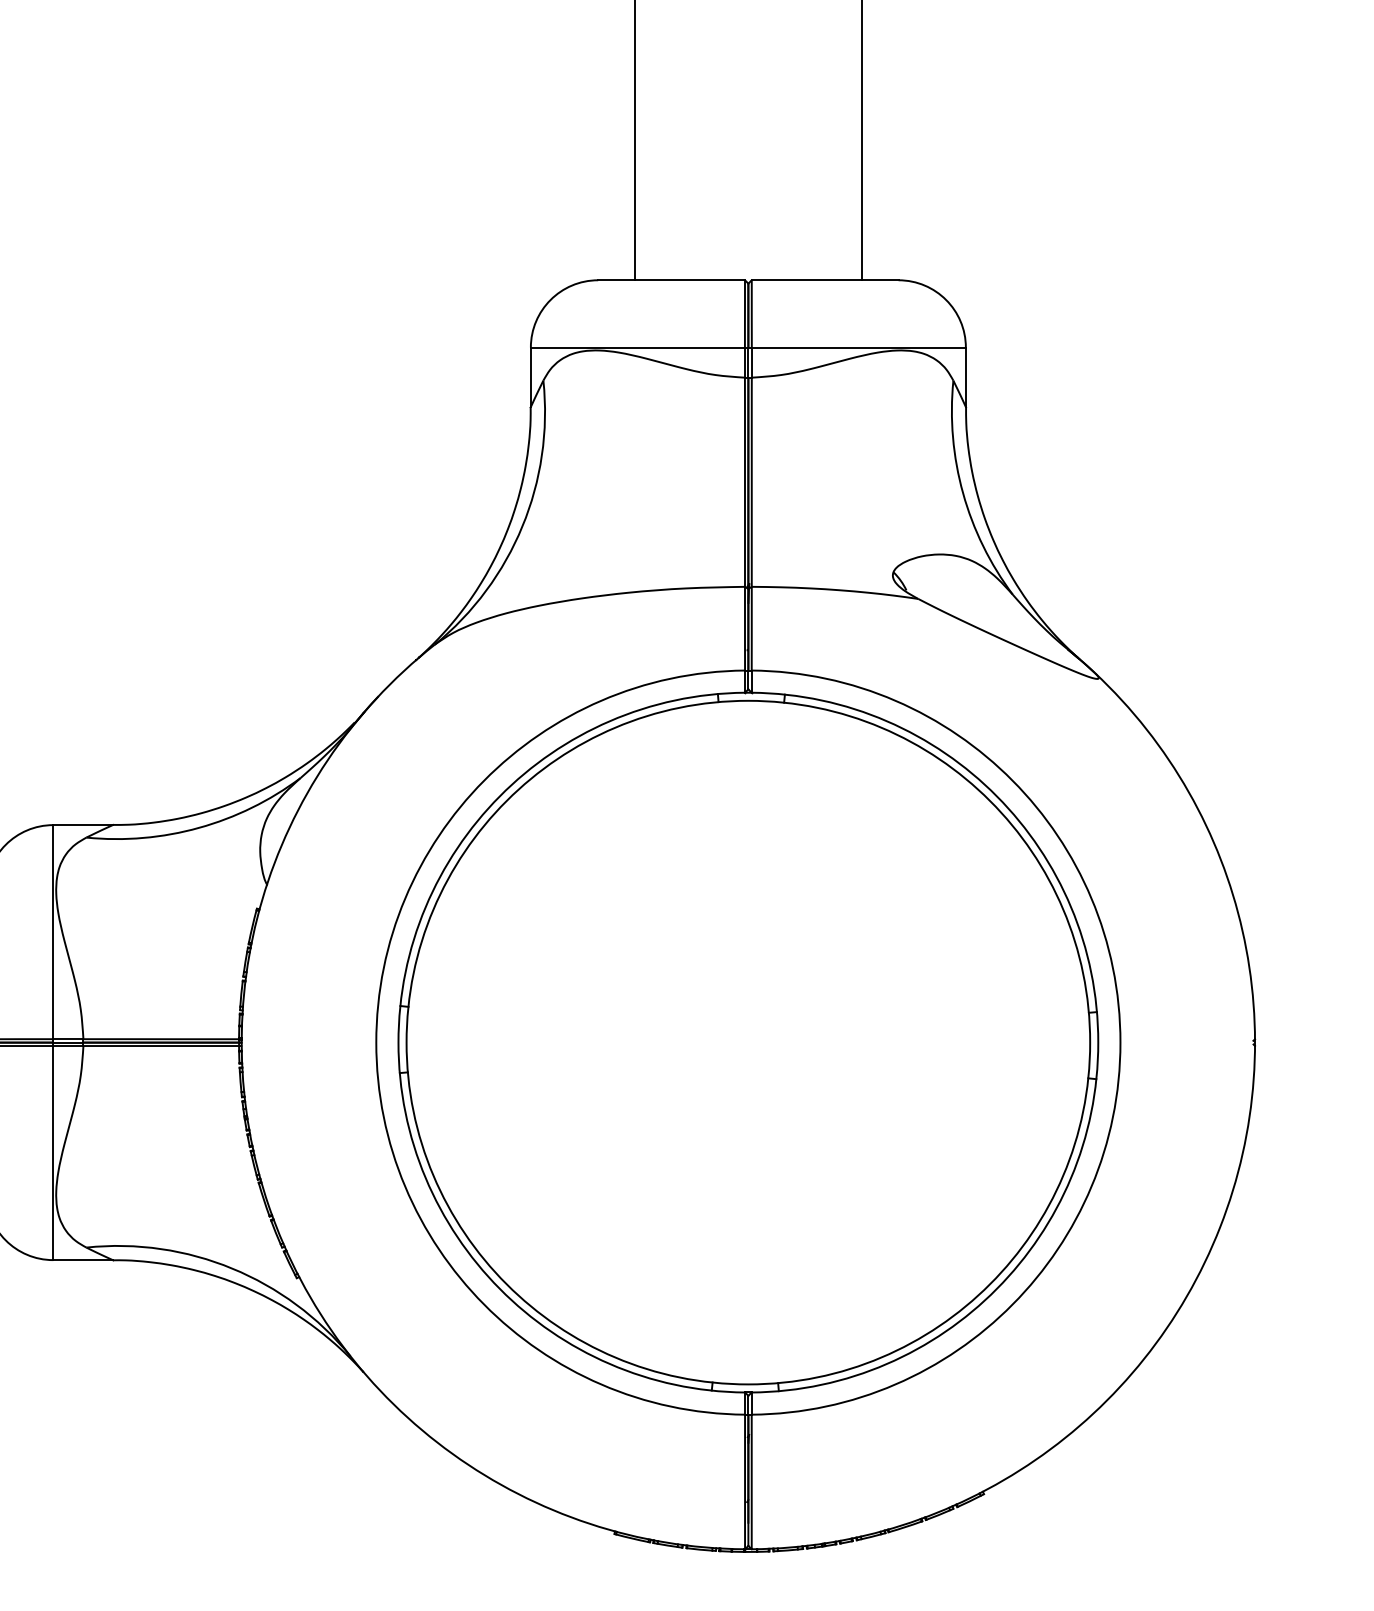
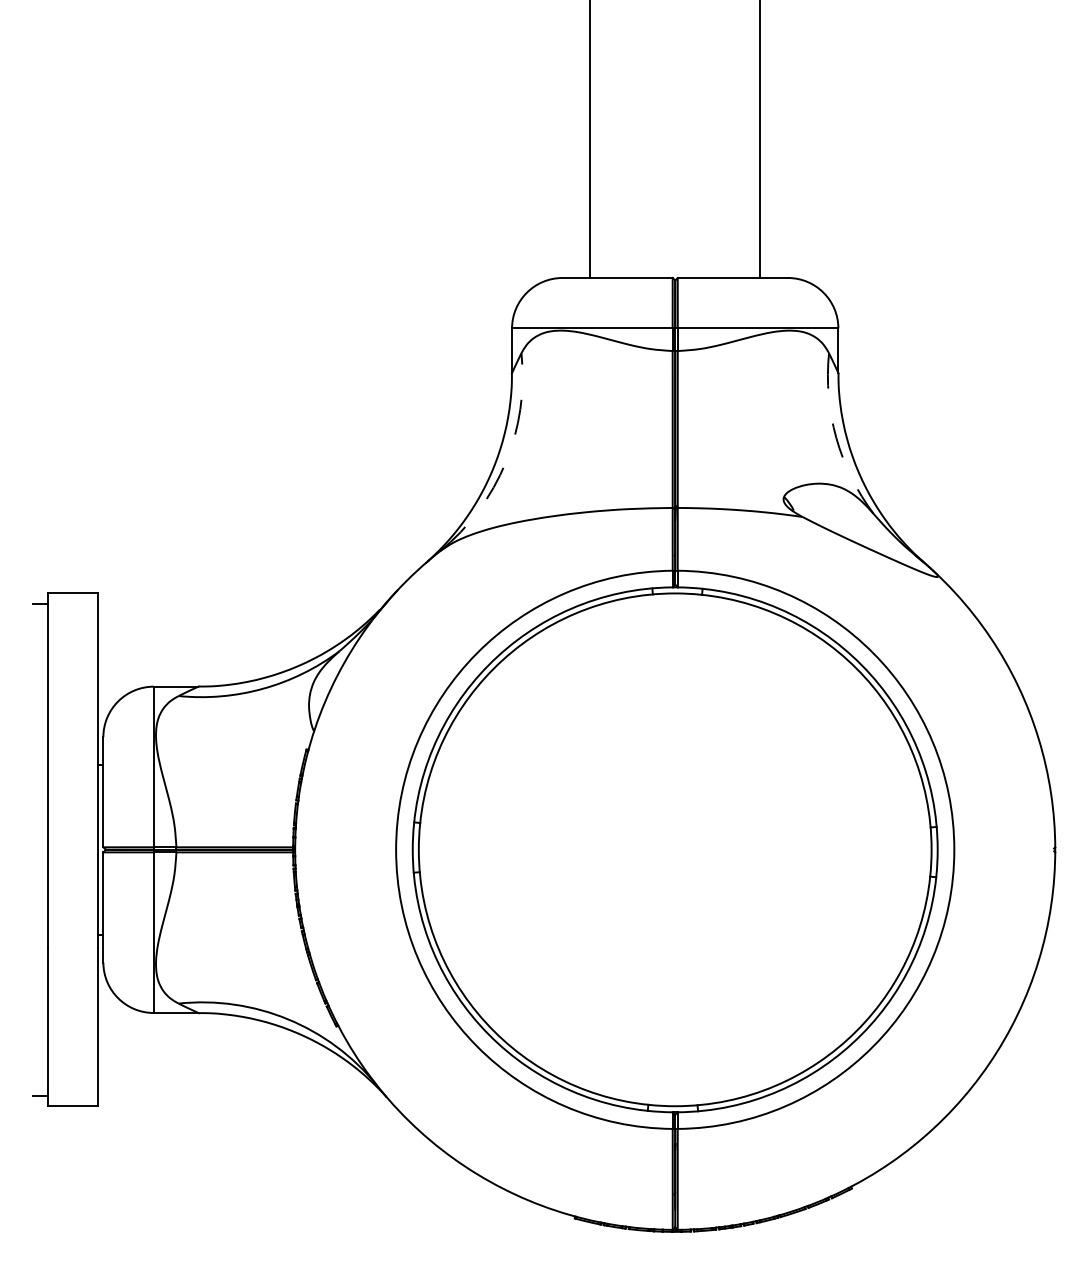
arc: (963, 492) -> (836, 437), solid -> dashed
arc: (522, 526) -> (505, 462), solid -> dashed

